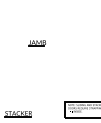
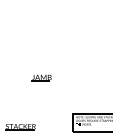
part: (37, 42) -> (41, 77), moved

